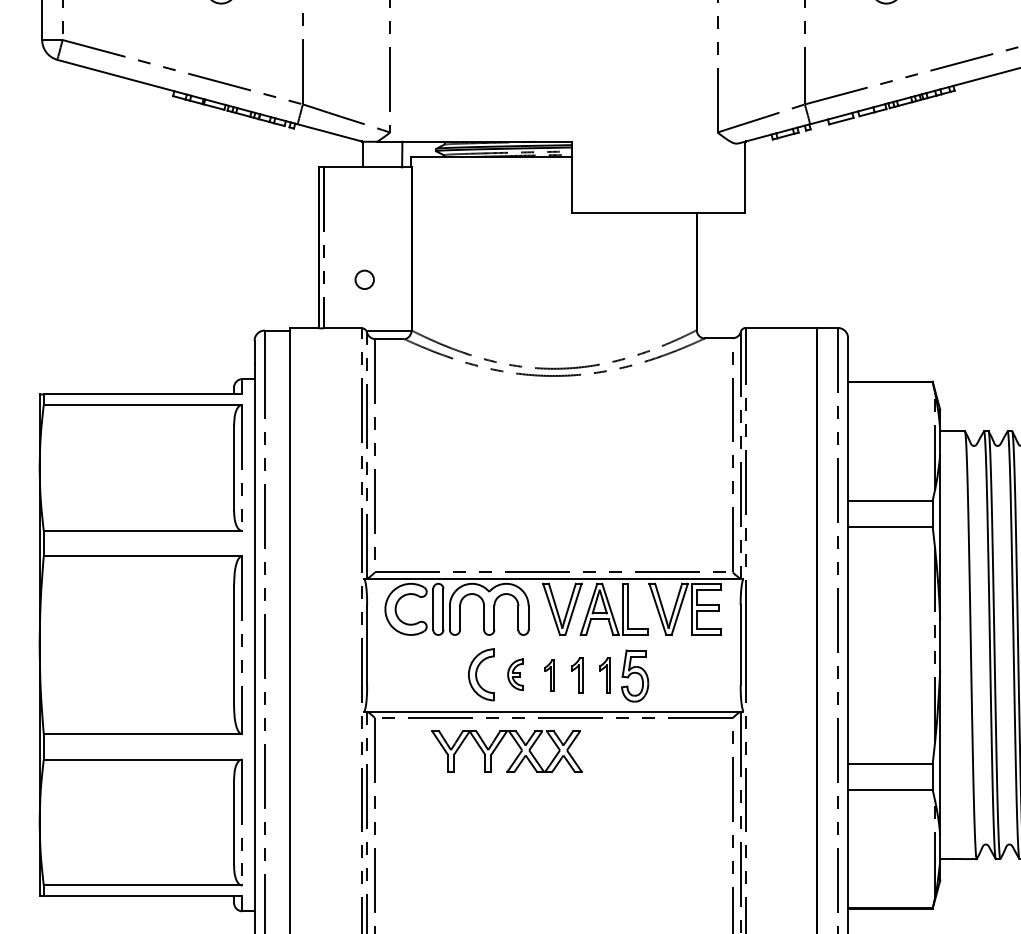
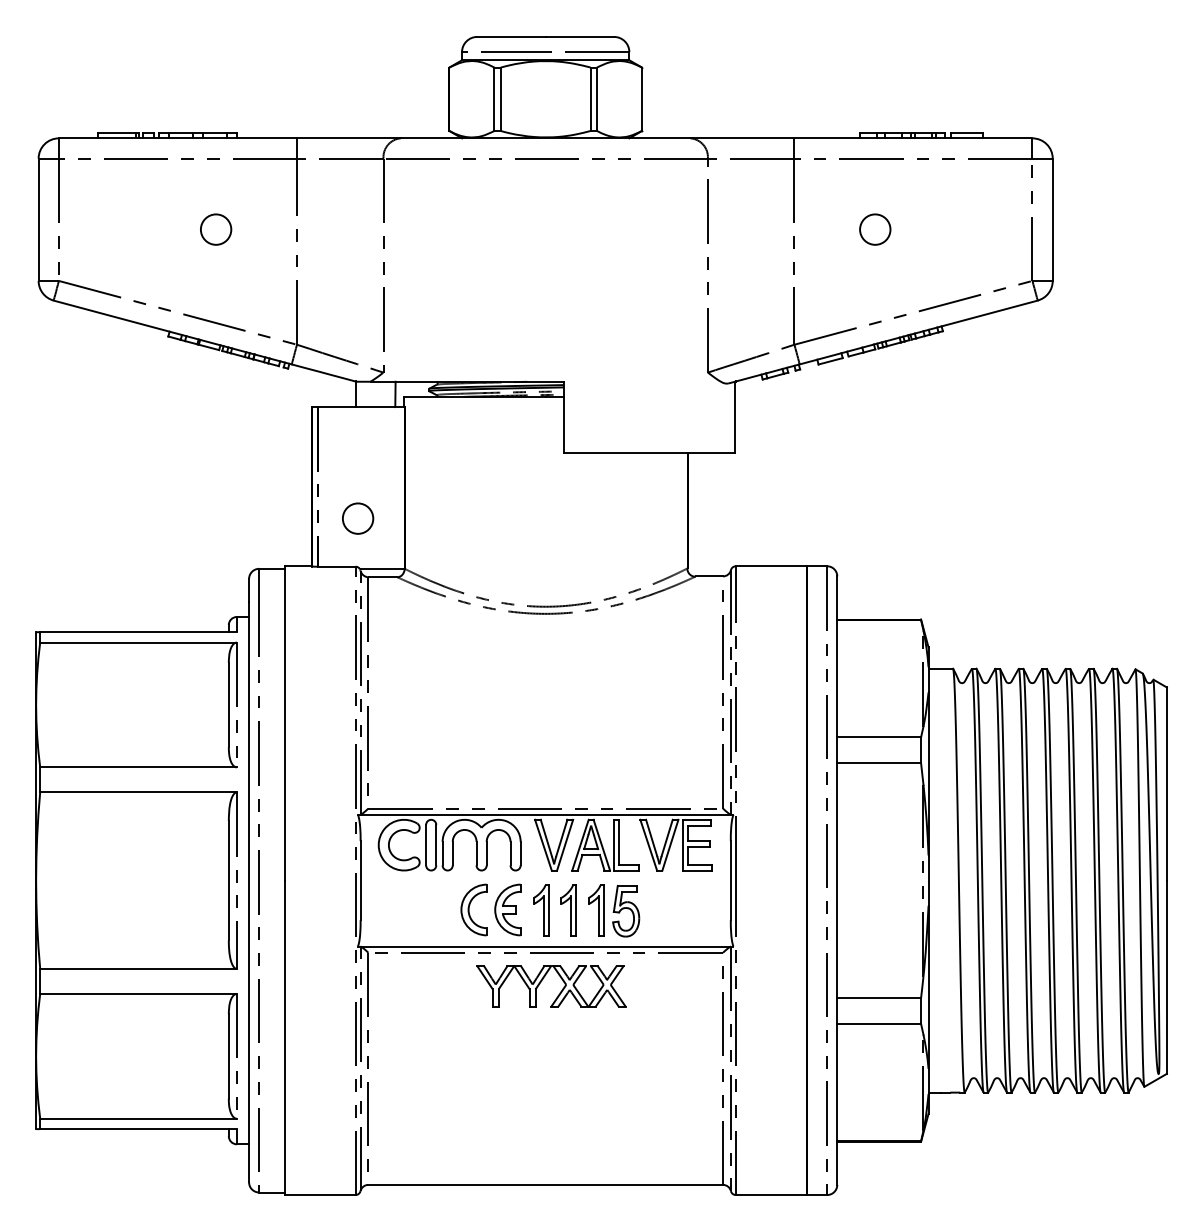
circle: (364, 279) -> (358, 518), size x1.67
part: (515, 674) -> (507, 909), size x1.67
part: (549, 675) -> (541, 910), size x1.67
part: (576, 675) -> (568, 910), size x1.43
part: (605, 675) -> (596, 910), size x1.43
part: (515, 758) -> (559, 992), moved

